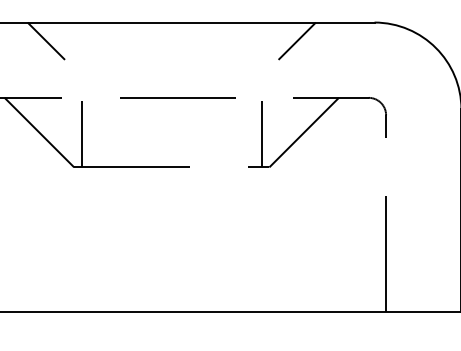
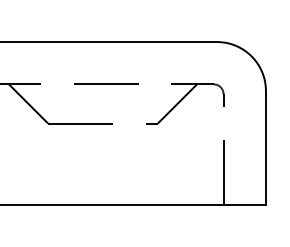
line: (44, 41) -> (31, 52), removed
line: (297, 41) -> (173, 52), removed
line: (81, 133) -> (52, 104), removed
line: (261, 133) -> (153, 104), removed

